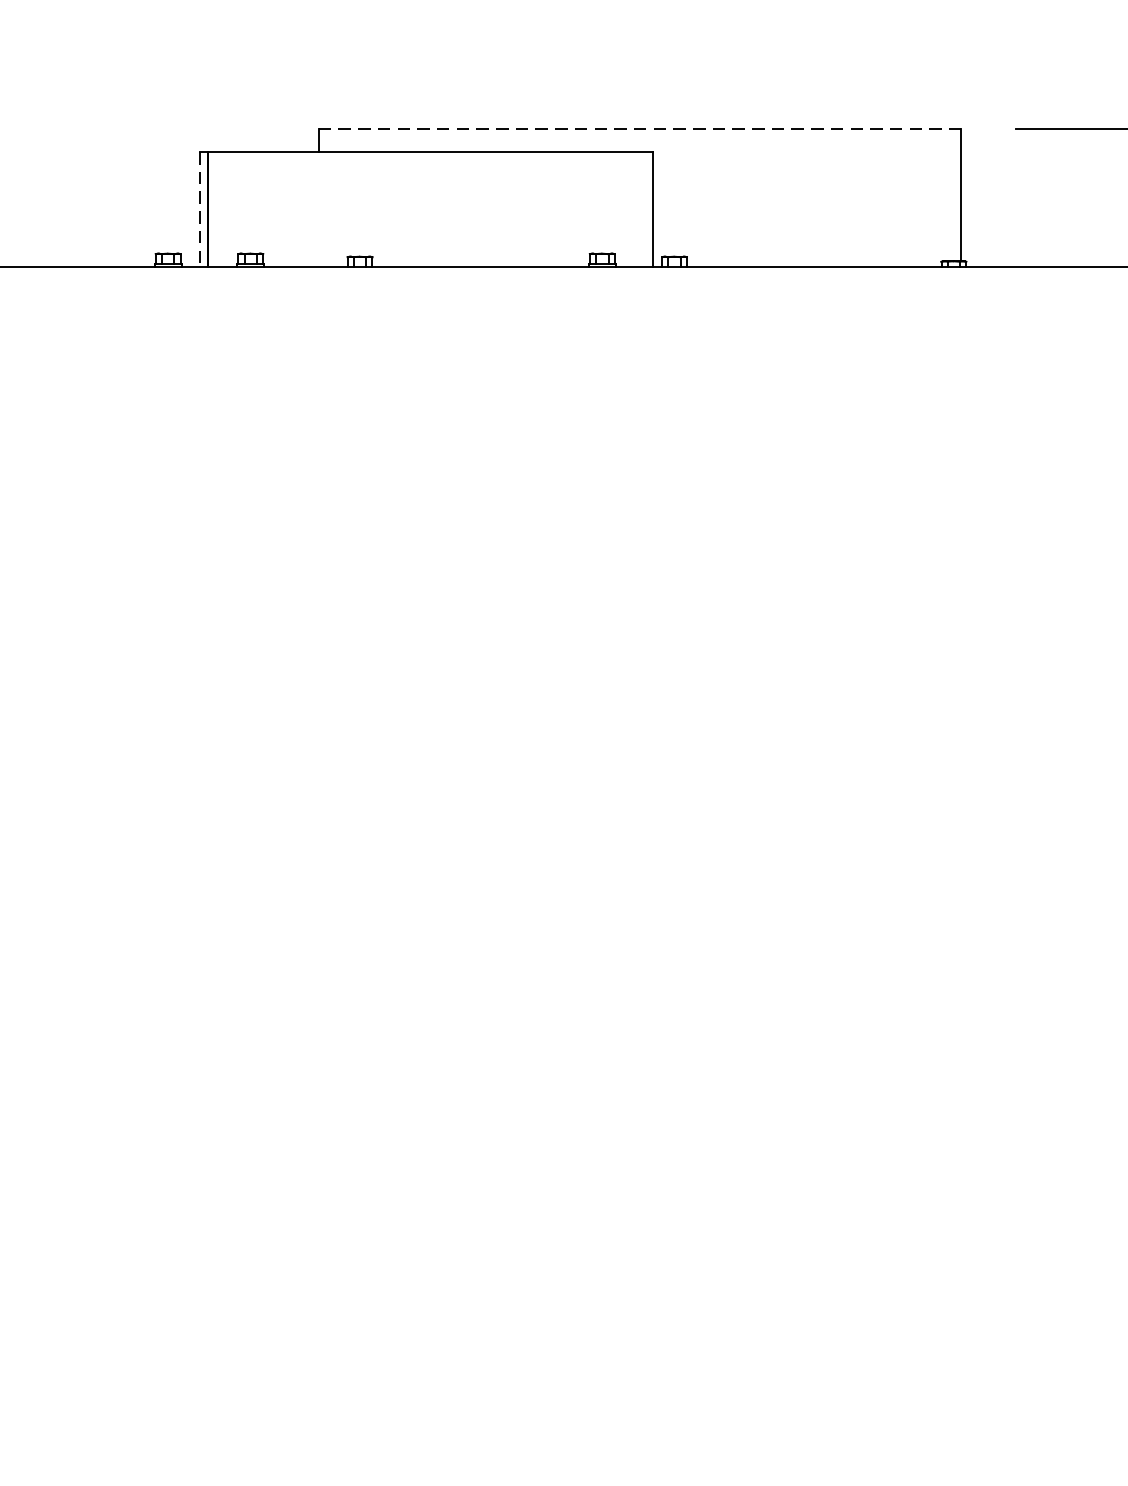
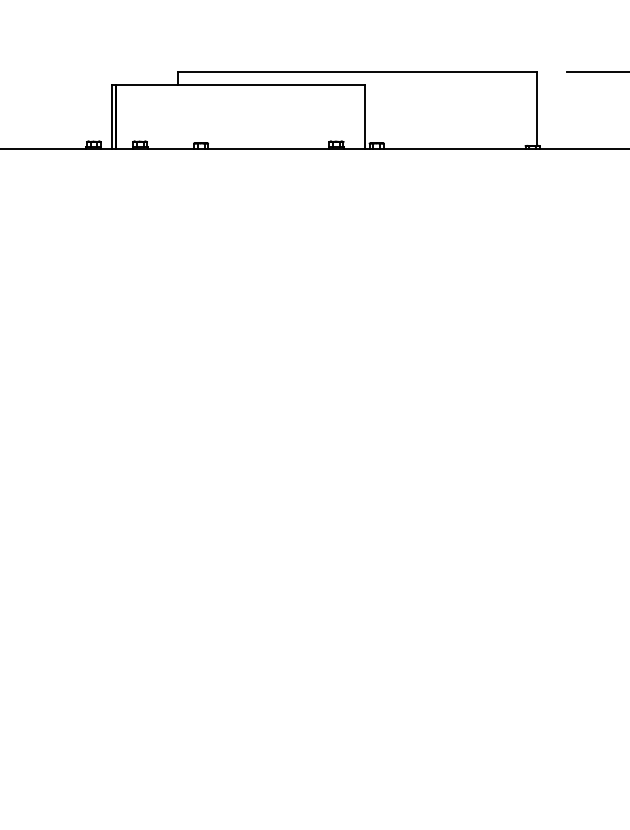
line: (640, 129) -> (357, 72), dashed -> solid
line: (199, 210) -> (111, 117), dashed -> solid

